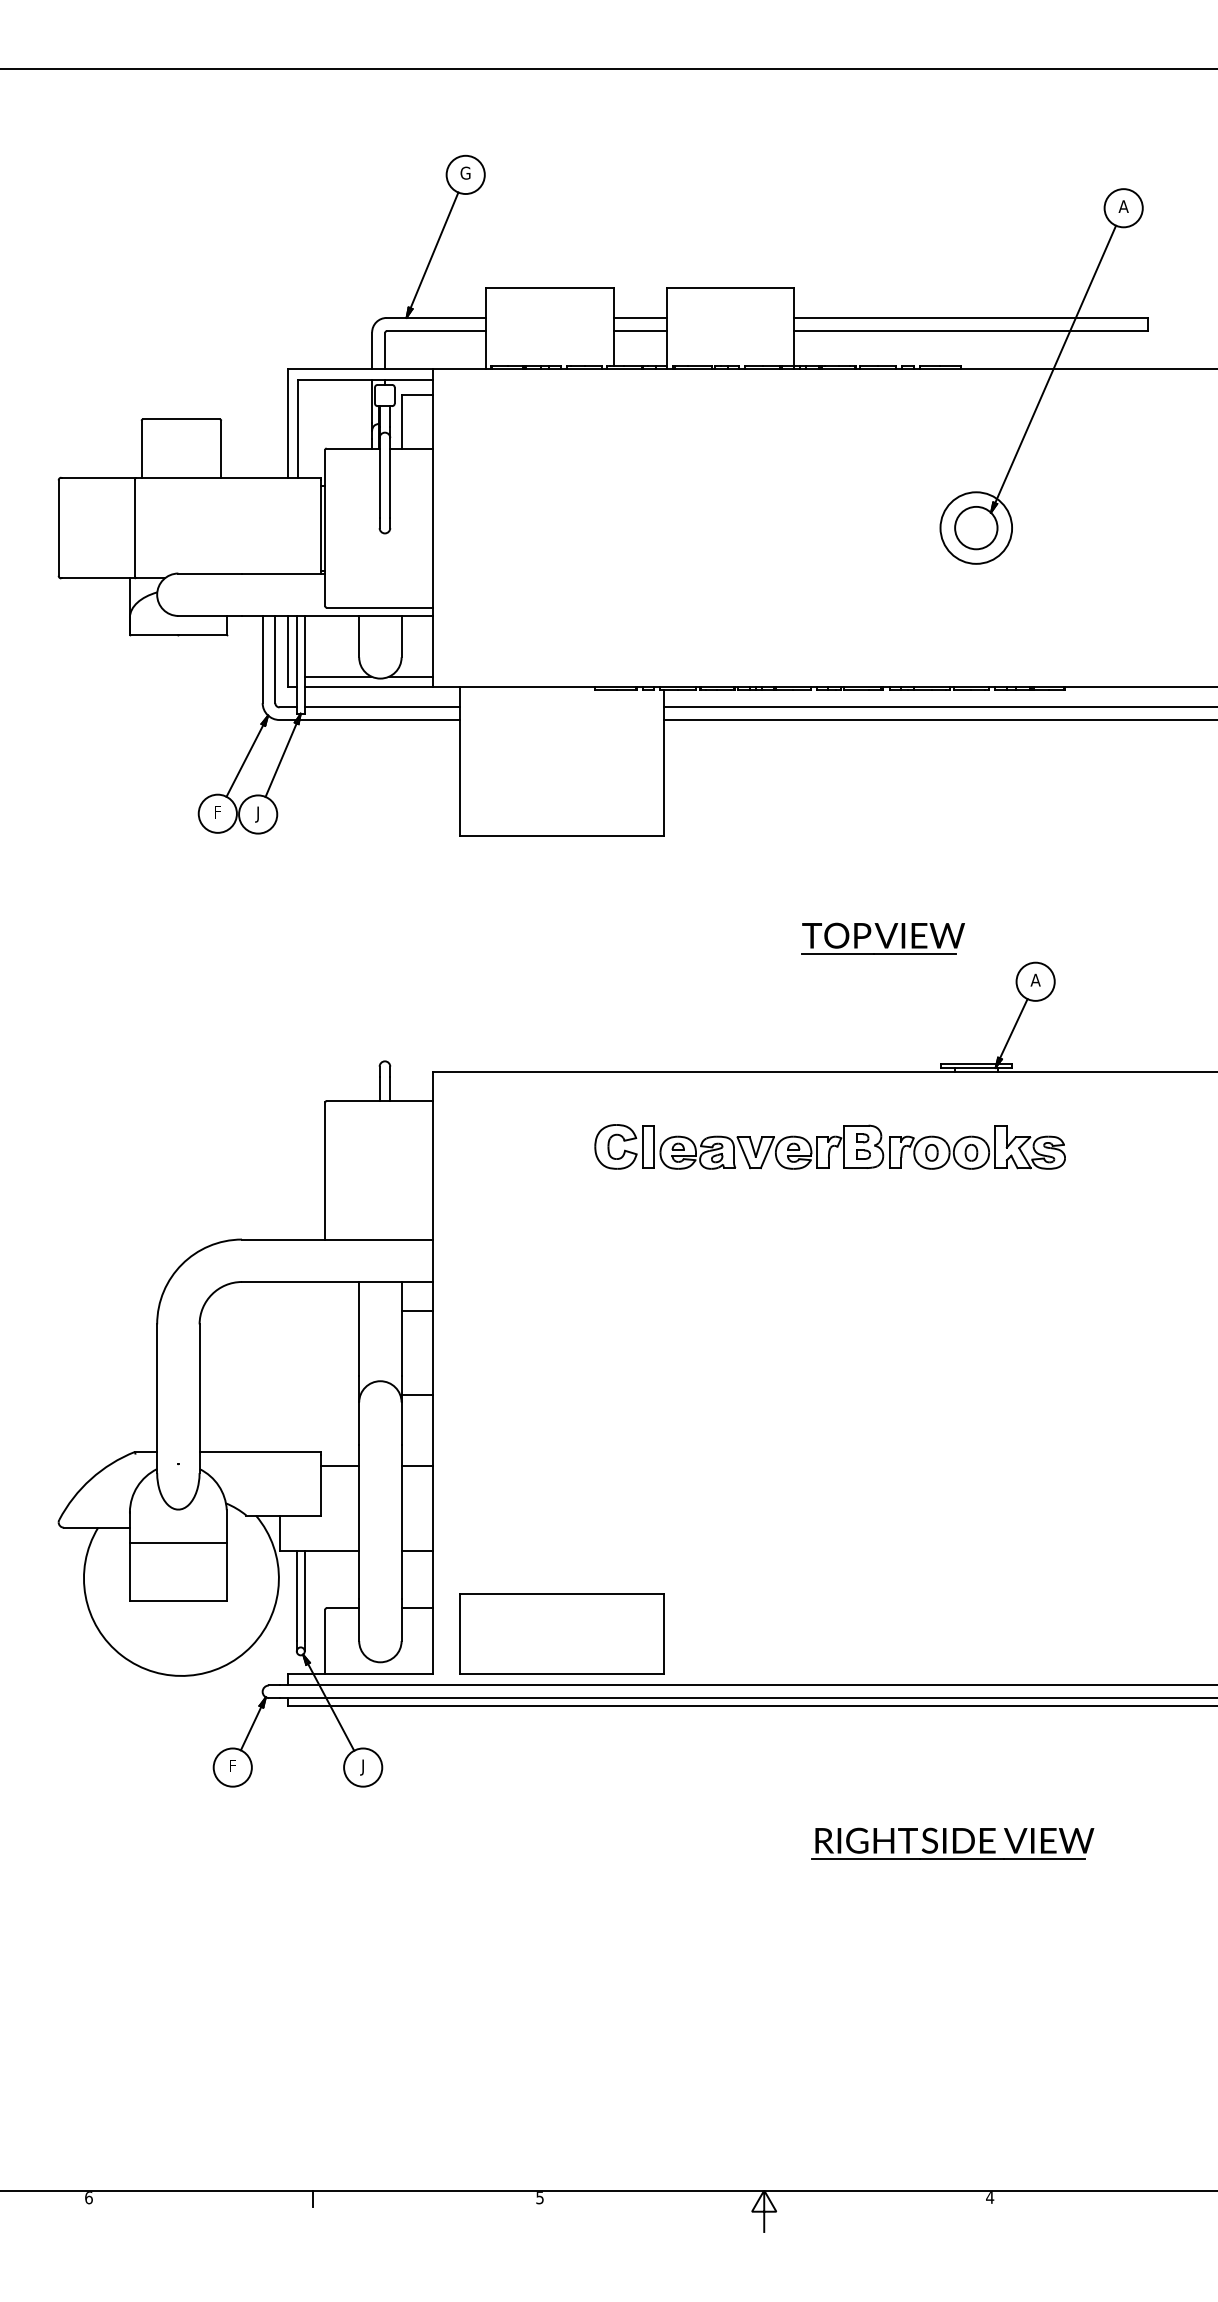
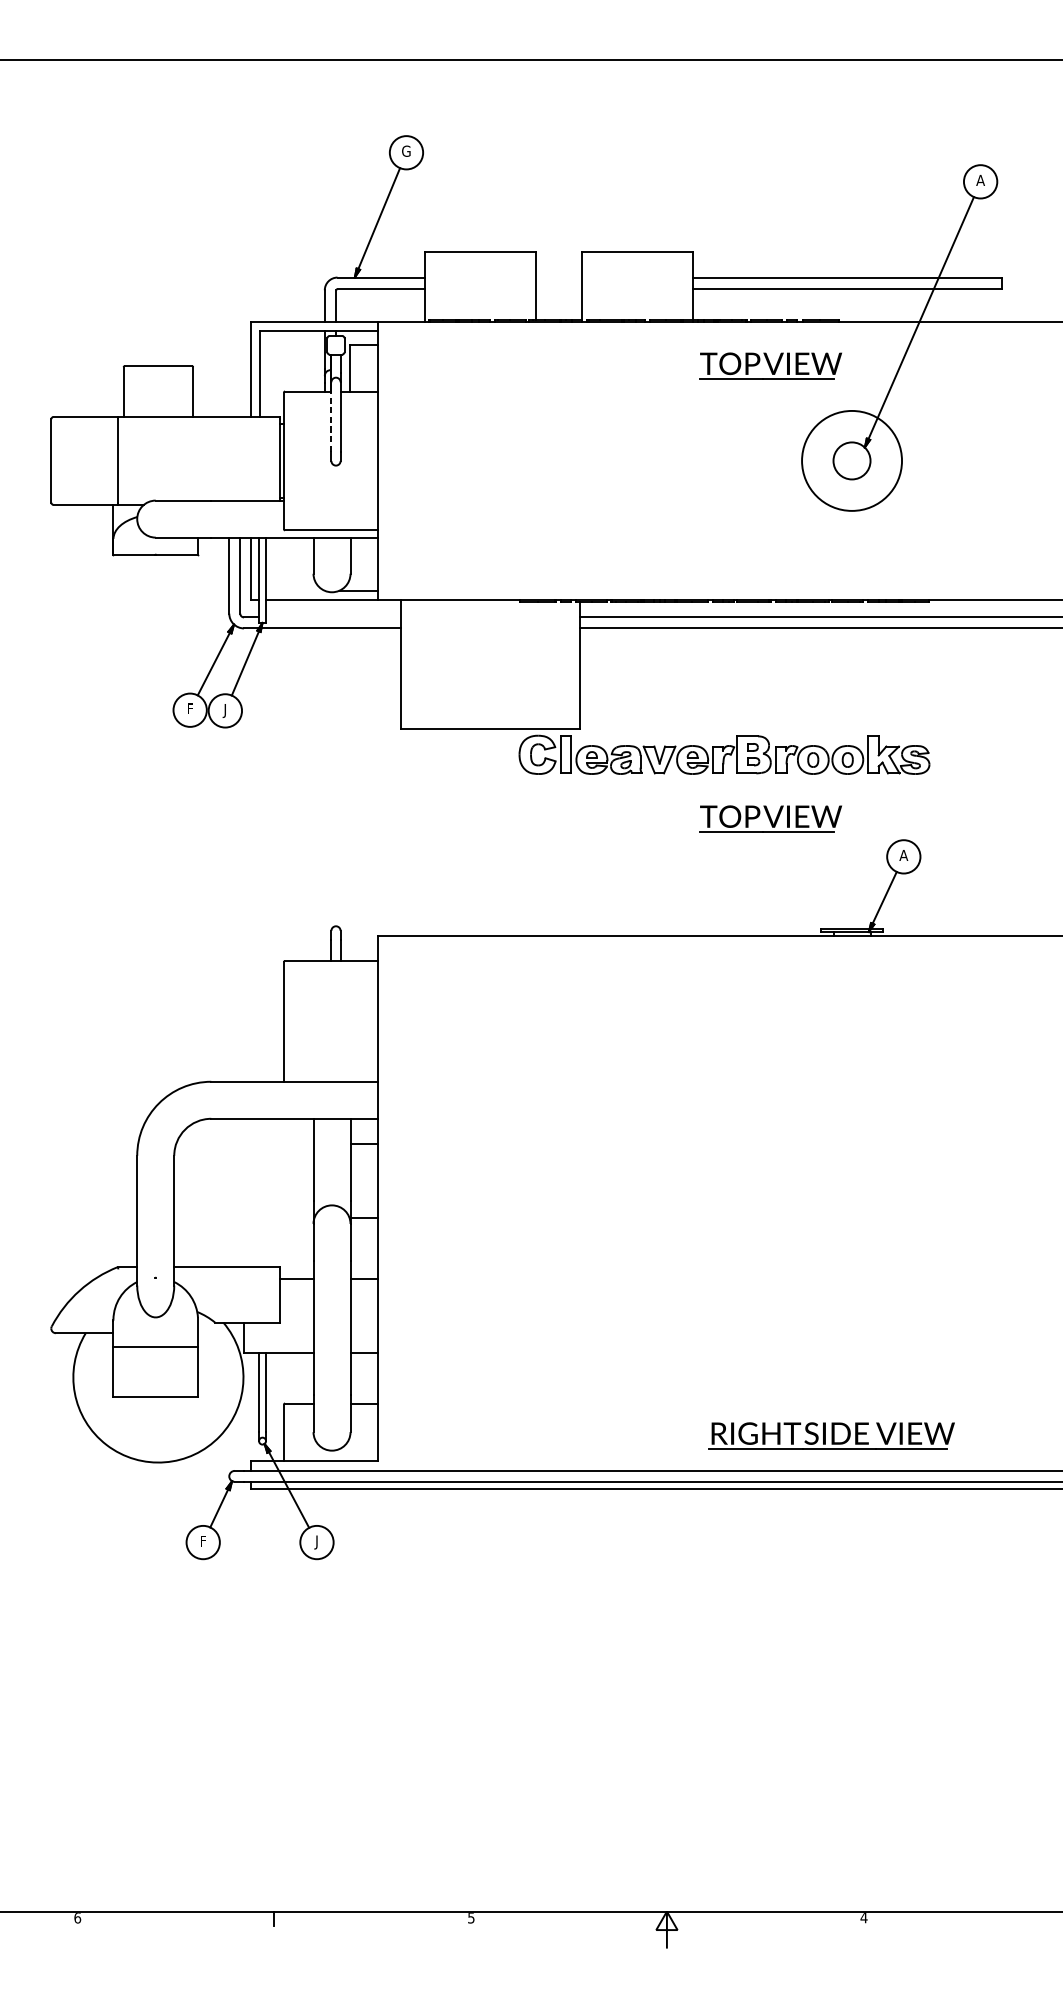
line: (639, 317) -> (558, 277), removed
line: (639, 331) -> (558, 289), removed
part: (882, 419) -> (770, 366), added
line: (379, 482) -> (331, 421), solid -> dashed
circle: (976, 527) -> (852, 460), size x1.6
line: (337, 676) -> (294, 590), removed
line: (381, 707) -> (332, 617), removed
part: (829, 1146) -> (723, 754), moved
part: (561, 1633) -> (490, 1425), removed
part: (952, 1843) -> (831, 1436), moved

